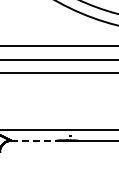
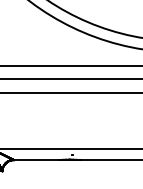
line: (33, 141) -> (36, 160), dashed -> solid

